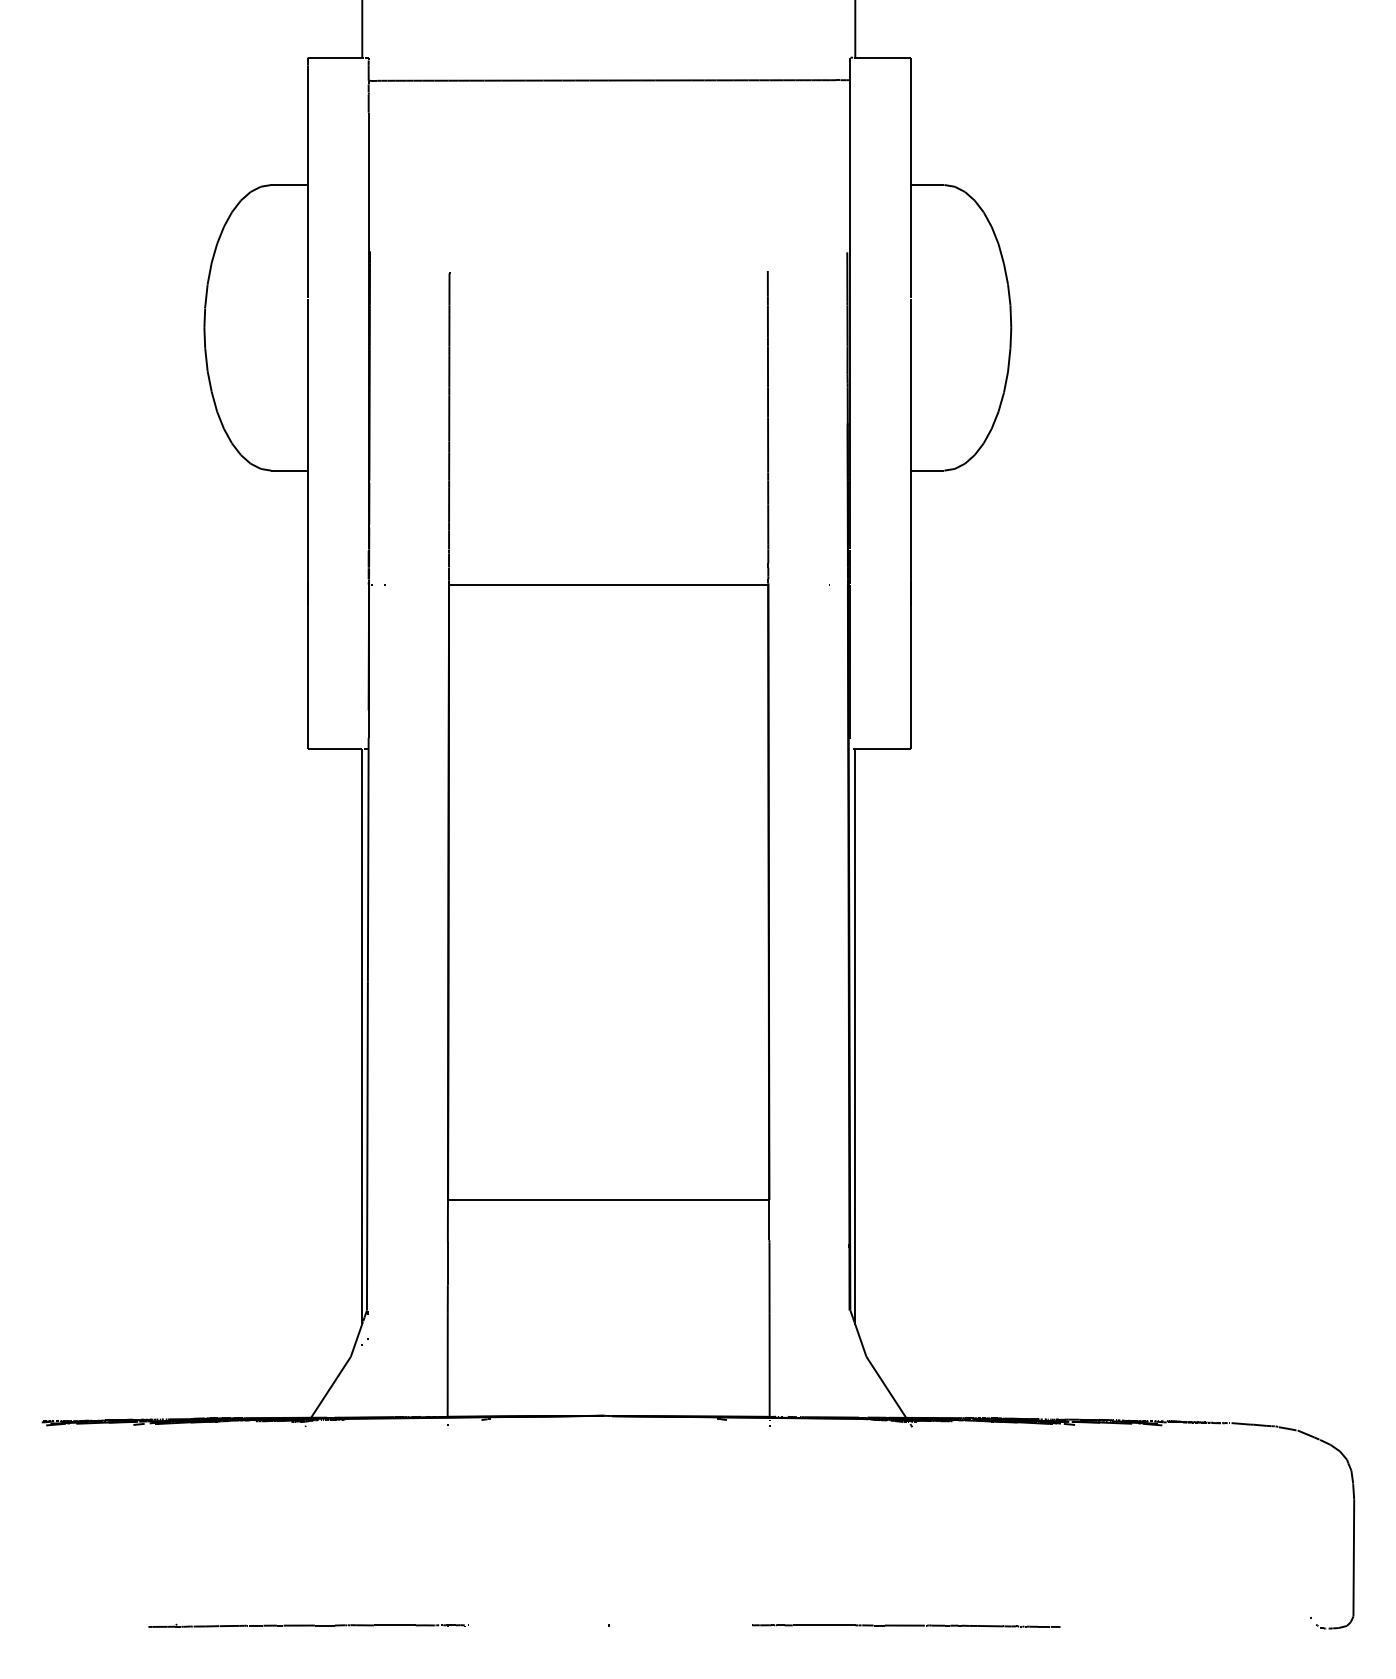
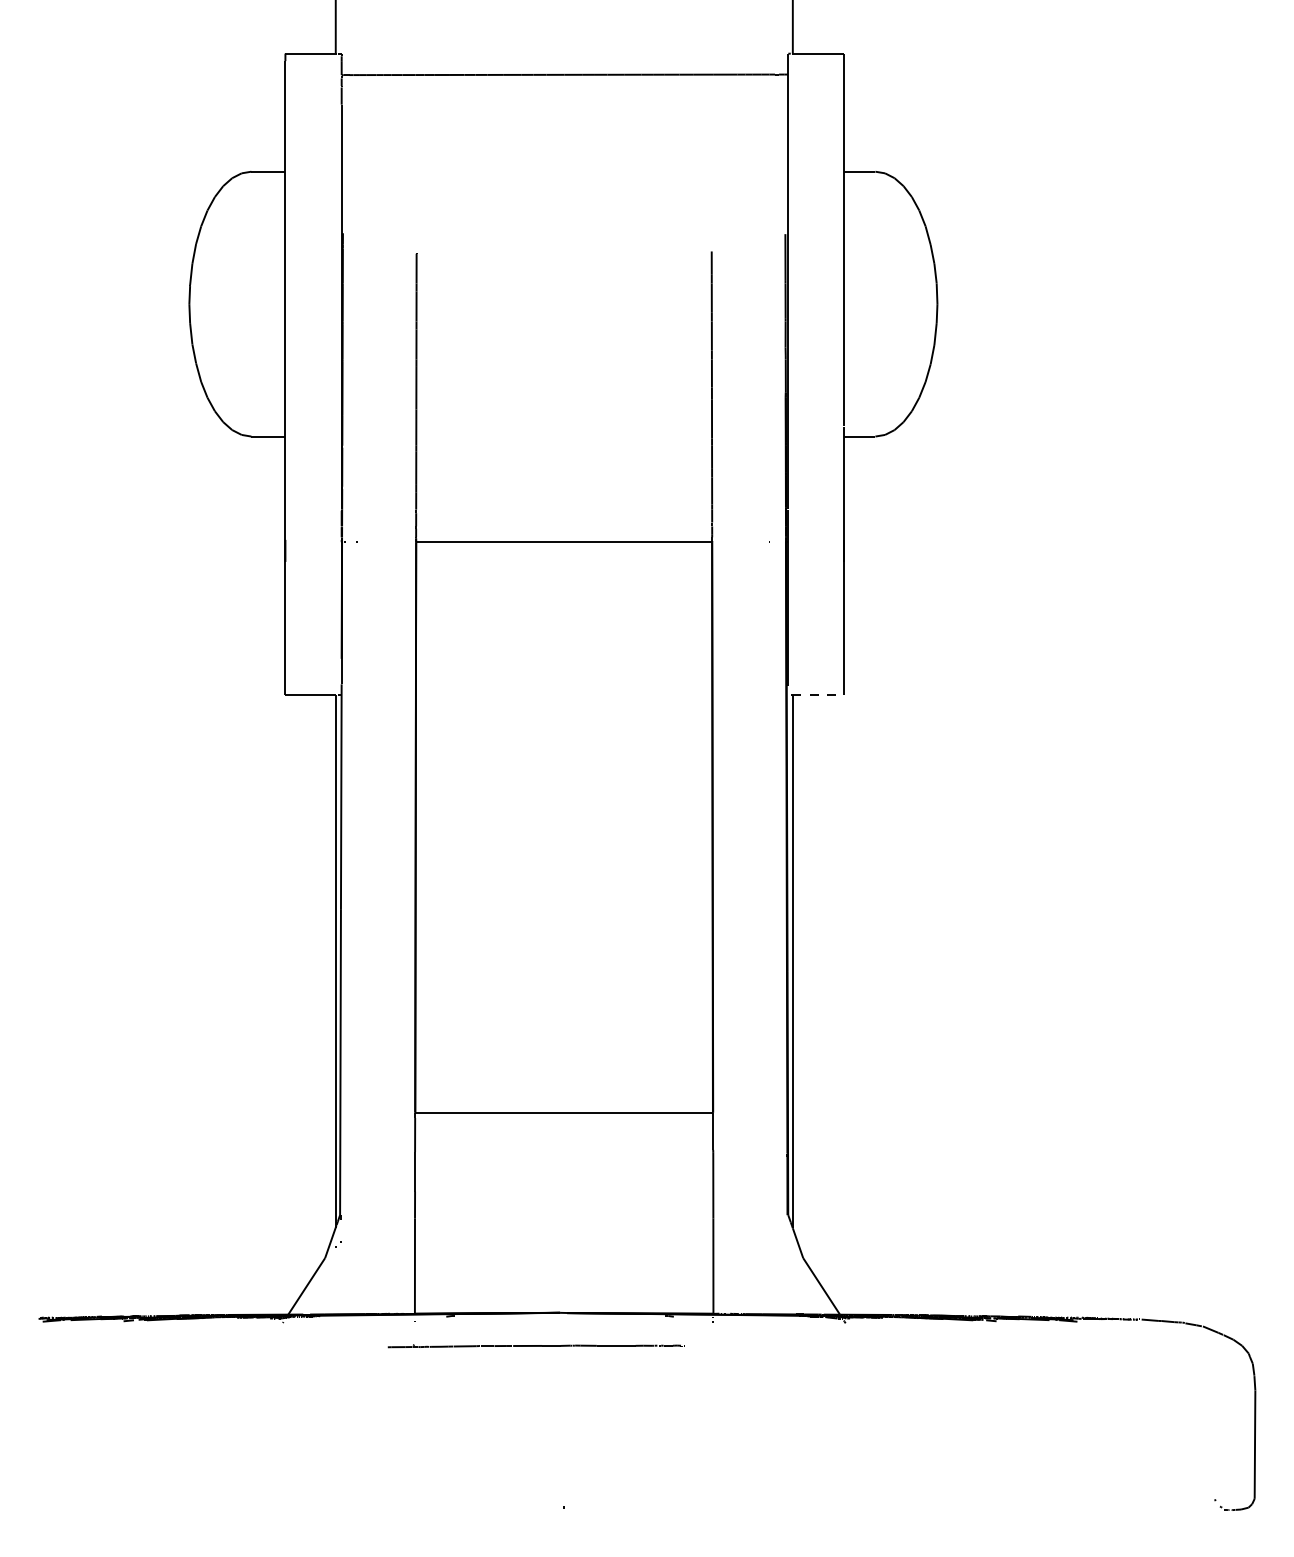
line: (882, 748) -> (818, 694), solid -> dashed
part: (308, 1625) -> (536, 1345), moved
line: (906, 1625) -> (840, 1507), removed

